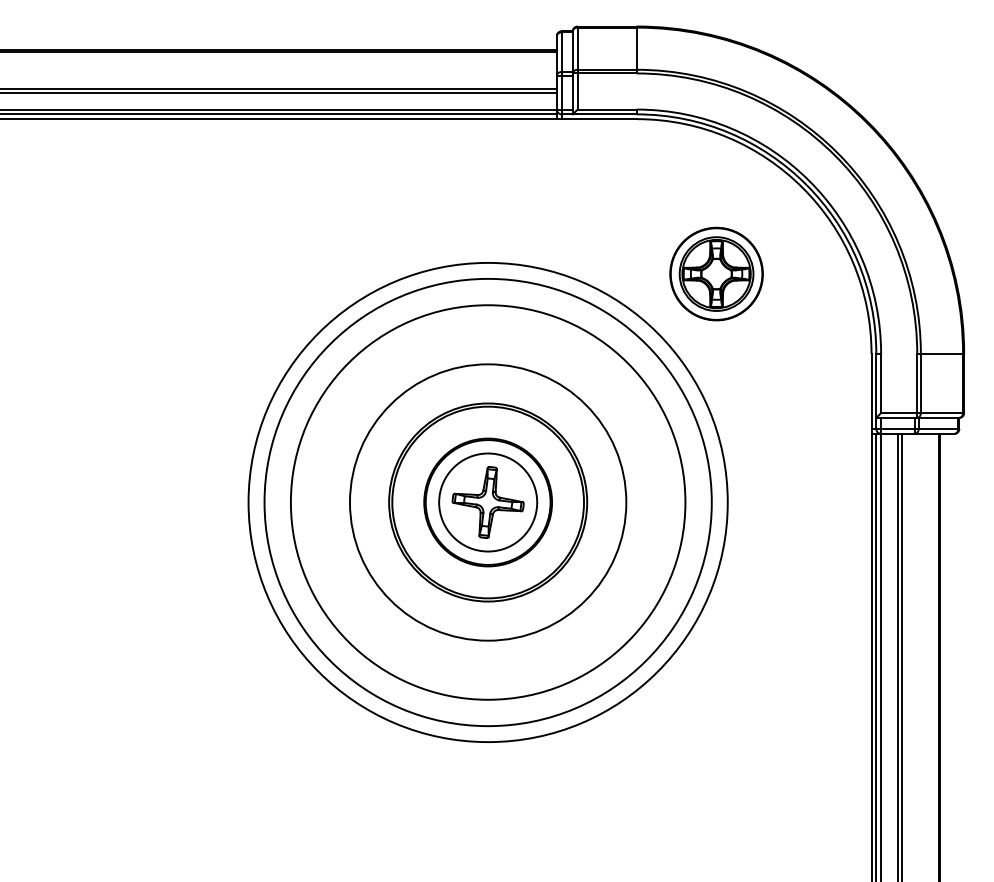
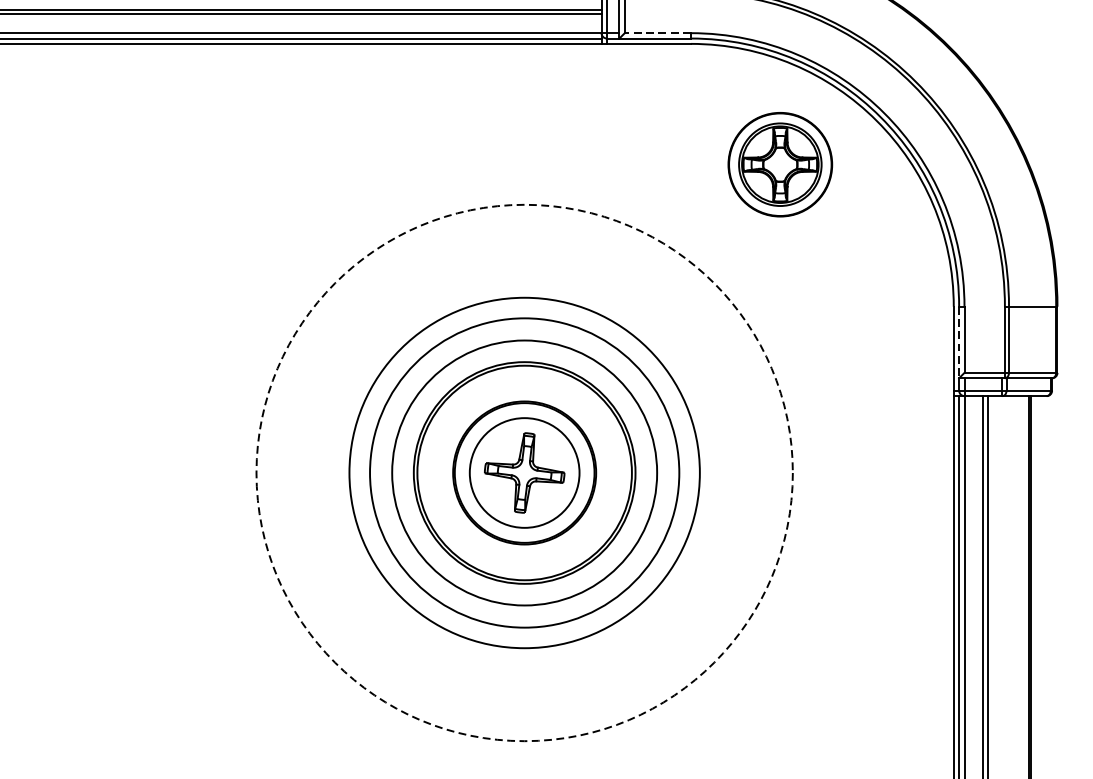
line: (607, 109) -> (658, 33), solid -> dashed
part: (716, 273) -> (780, 164), moved
line: (876, 385) -> (959, 342), solid -> dashed
circle: (487, 502) -> (523, 472), size x0.6
circle: (487, 502) -> (523, 472), size x0.7
circle: (487, 502) -> (523, 472), solid -> dashed

